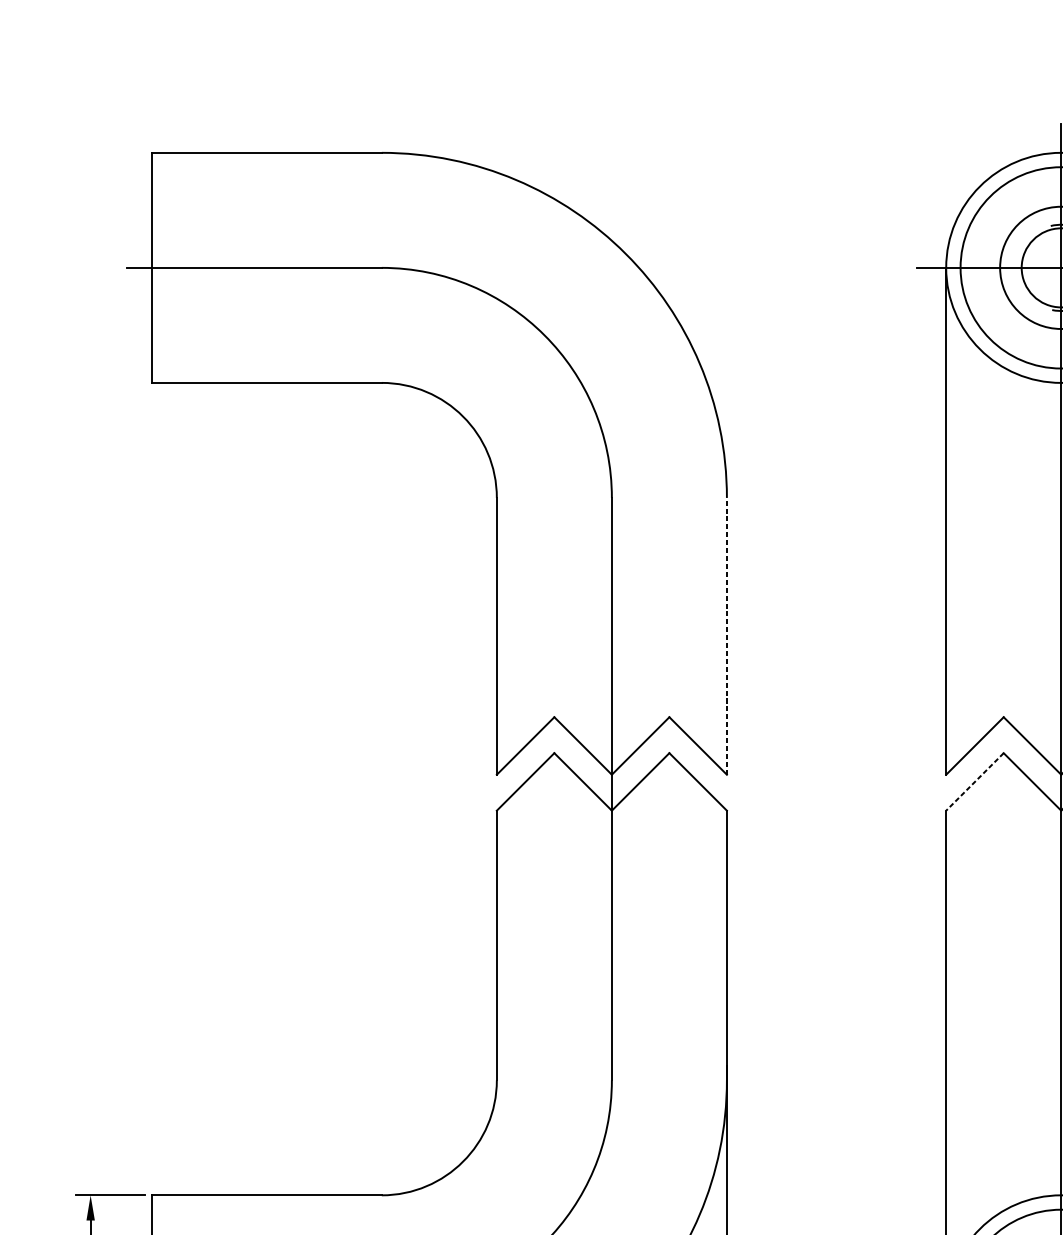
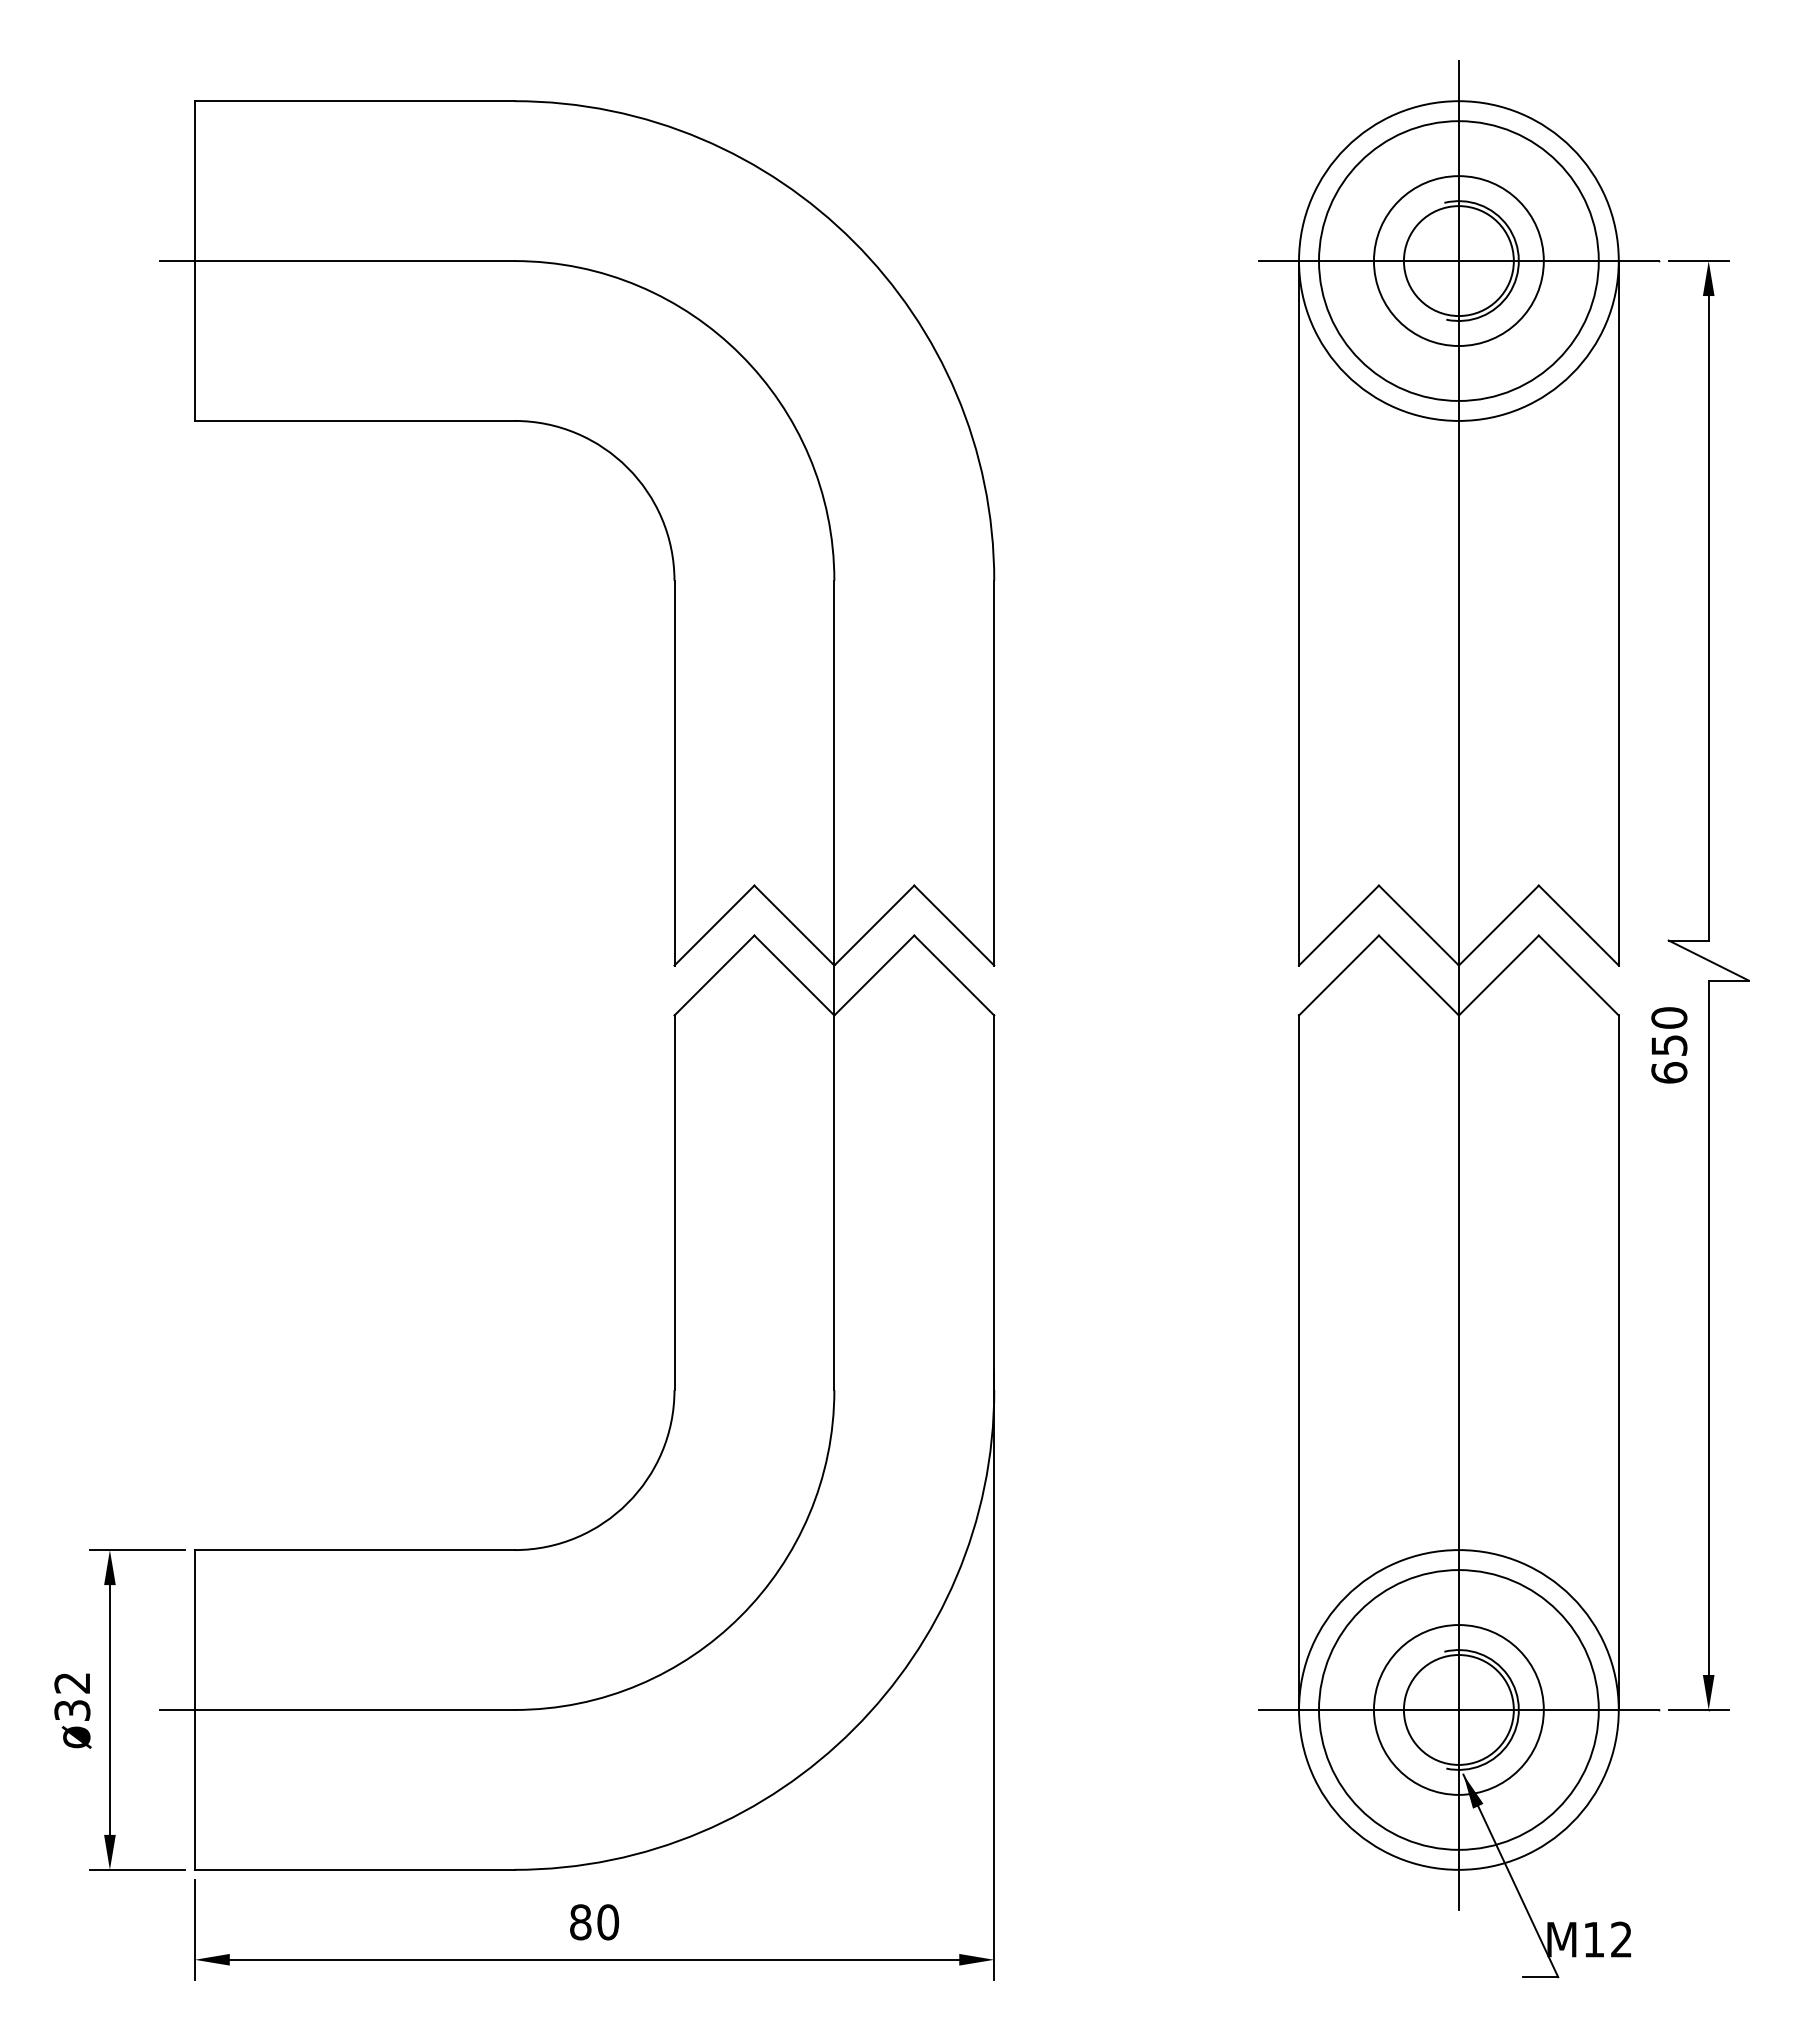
line: (727, 635) -> (994, 772), dashed -> solid
line: (974, 781) -> (1338, 975), dashed -> solid

